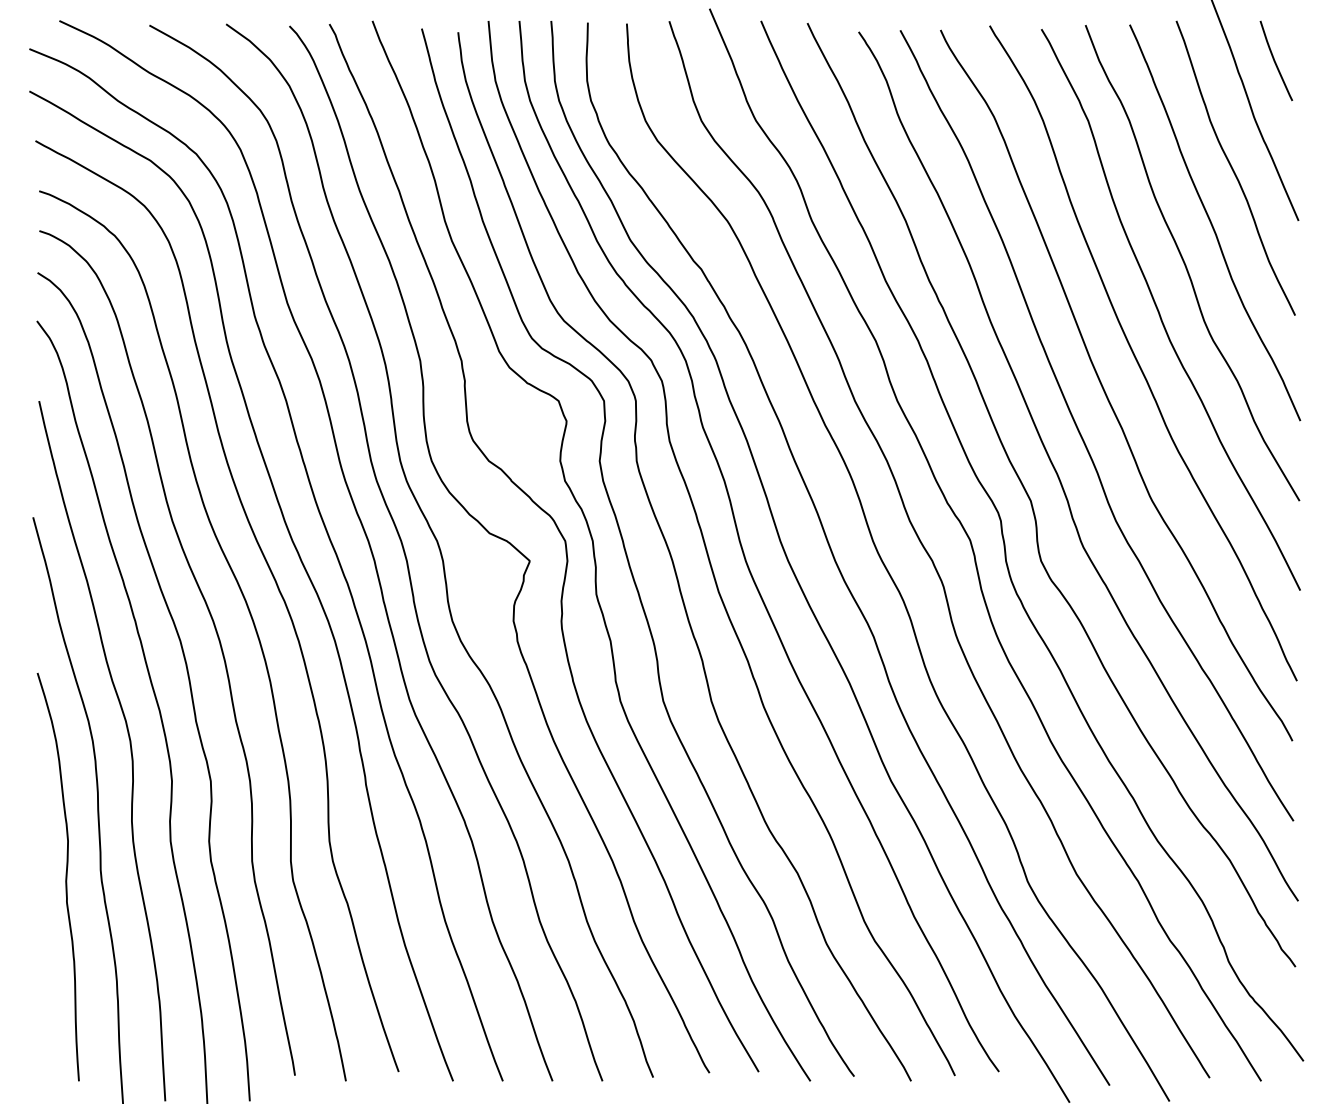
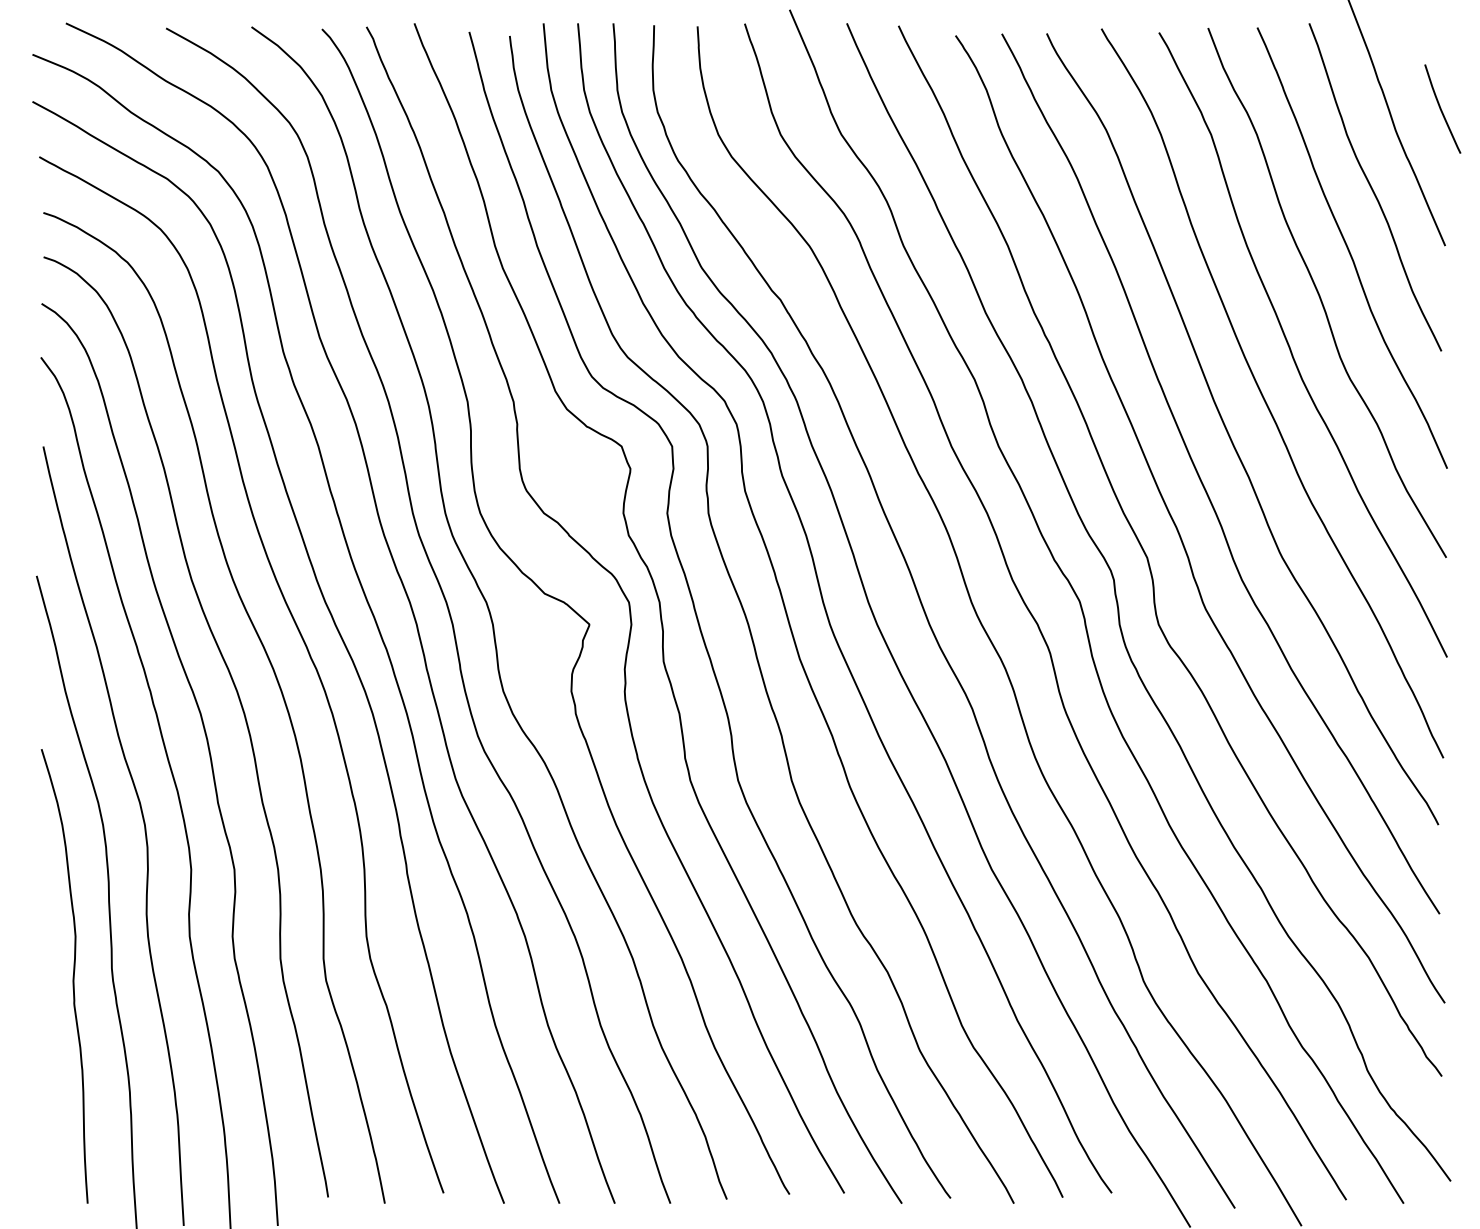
curve: (1275, 60) -> (1441, 108), moved

